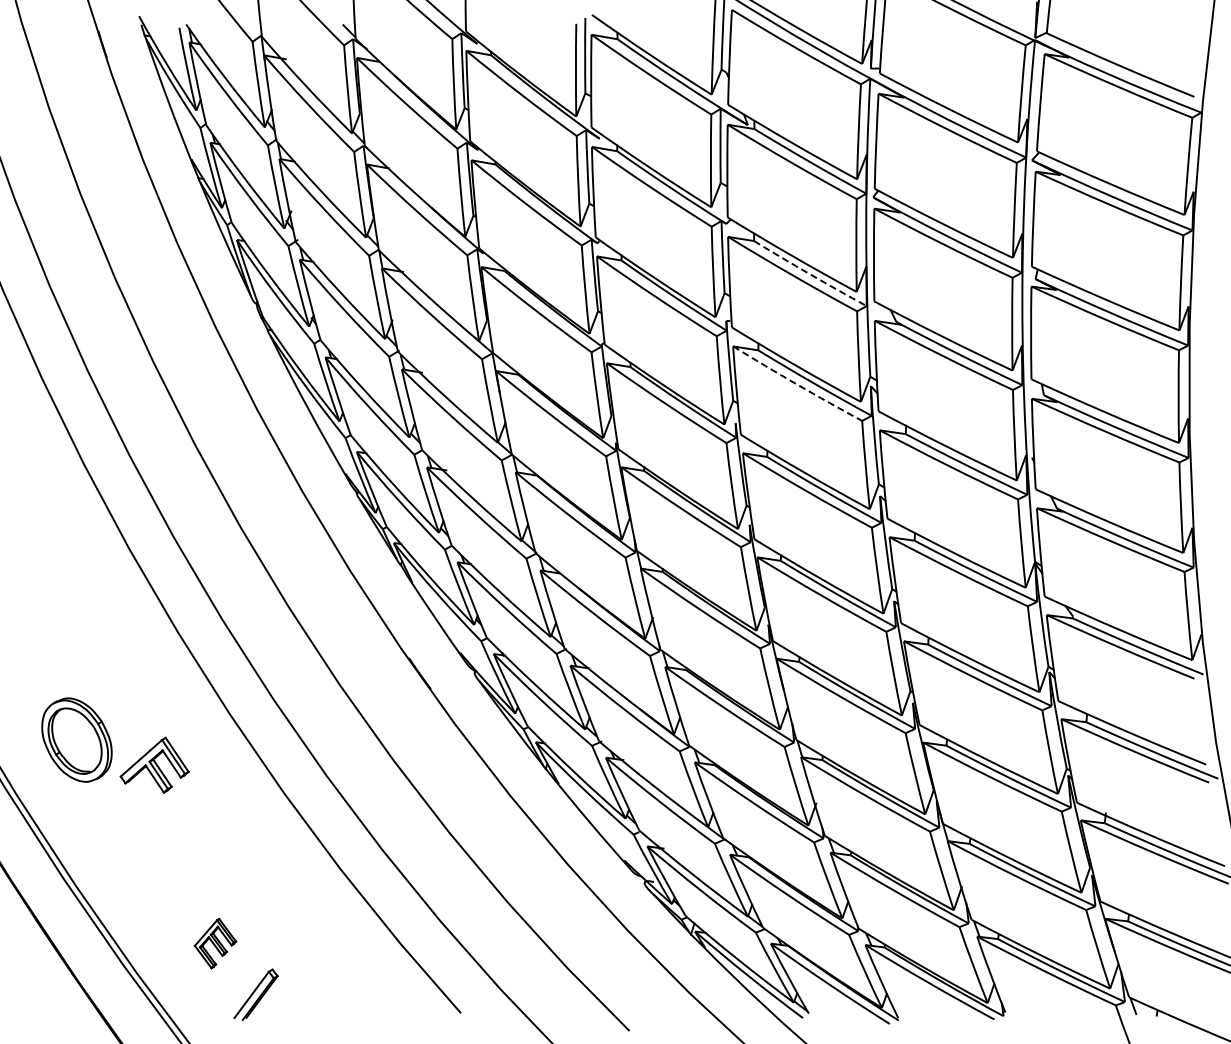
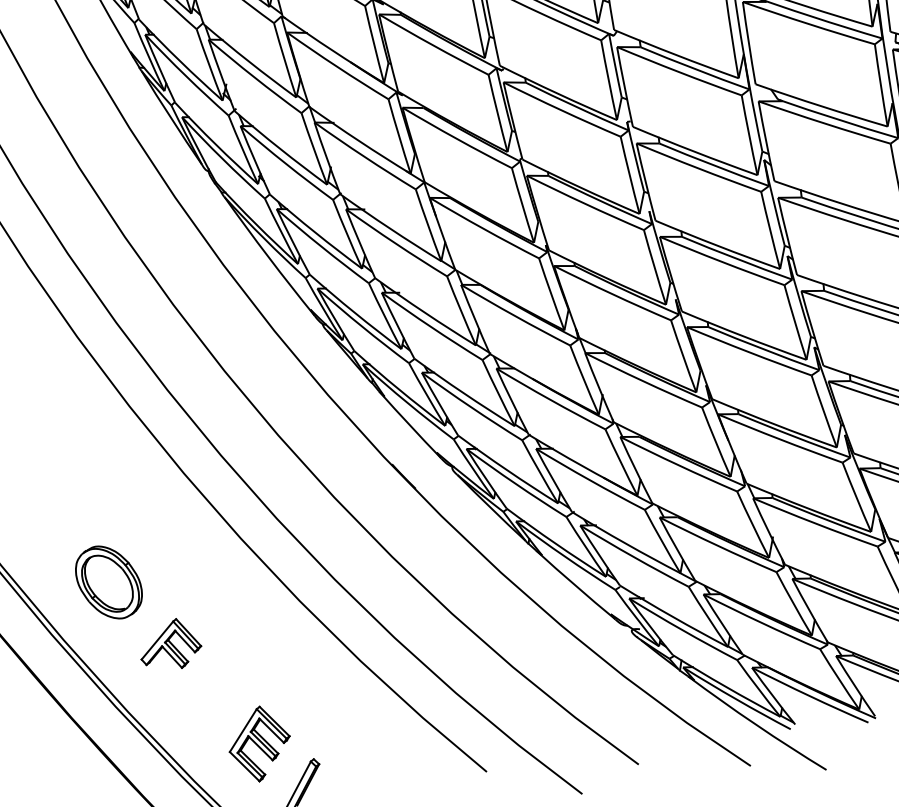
arc: (810, 274) -> (695, 69), dashed -> solid
arc: (797, 384) -> (698, 168), dashed -> solid
part: (154, 764) -> (169, 644), moved
part: (215, 943) -> (259, 743), size x1.67

